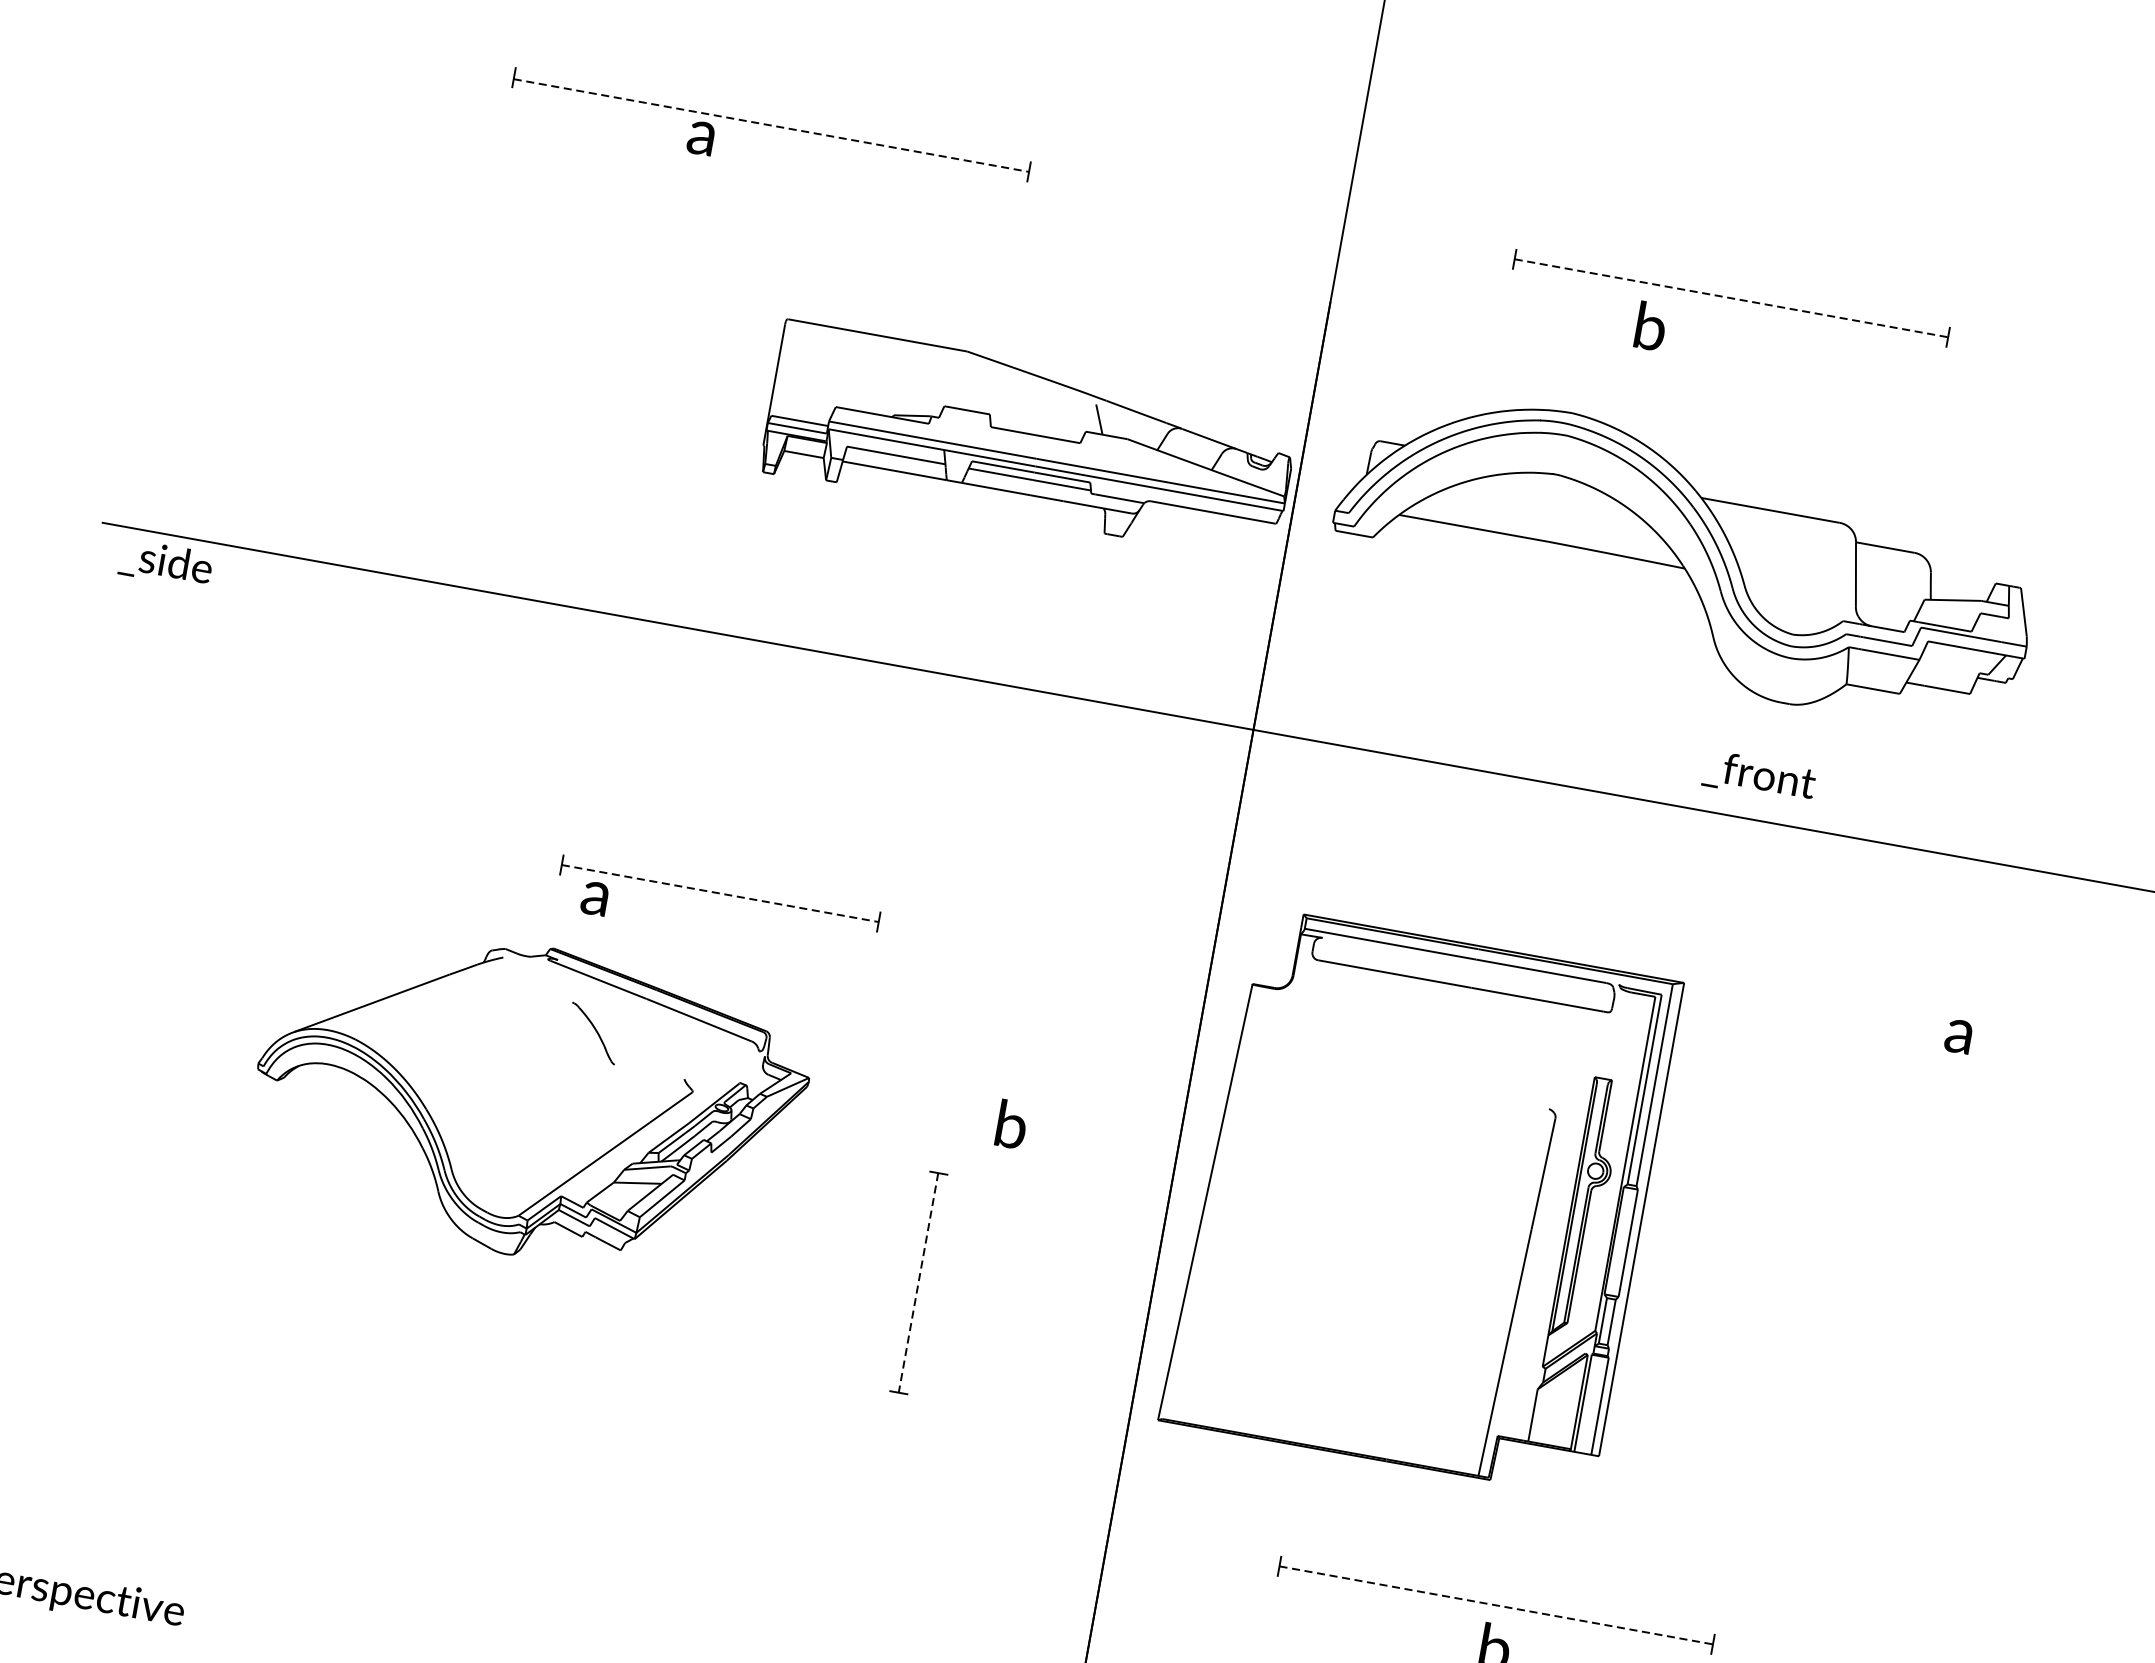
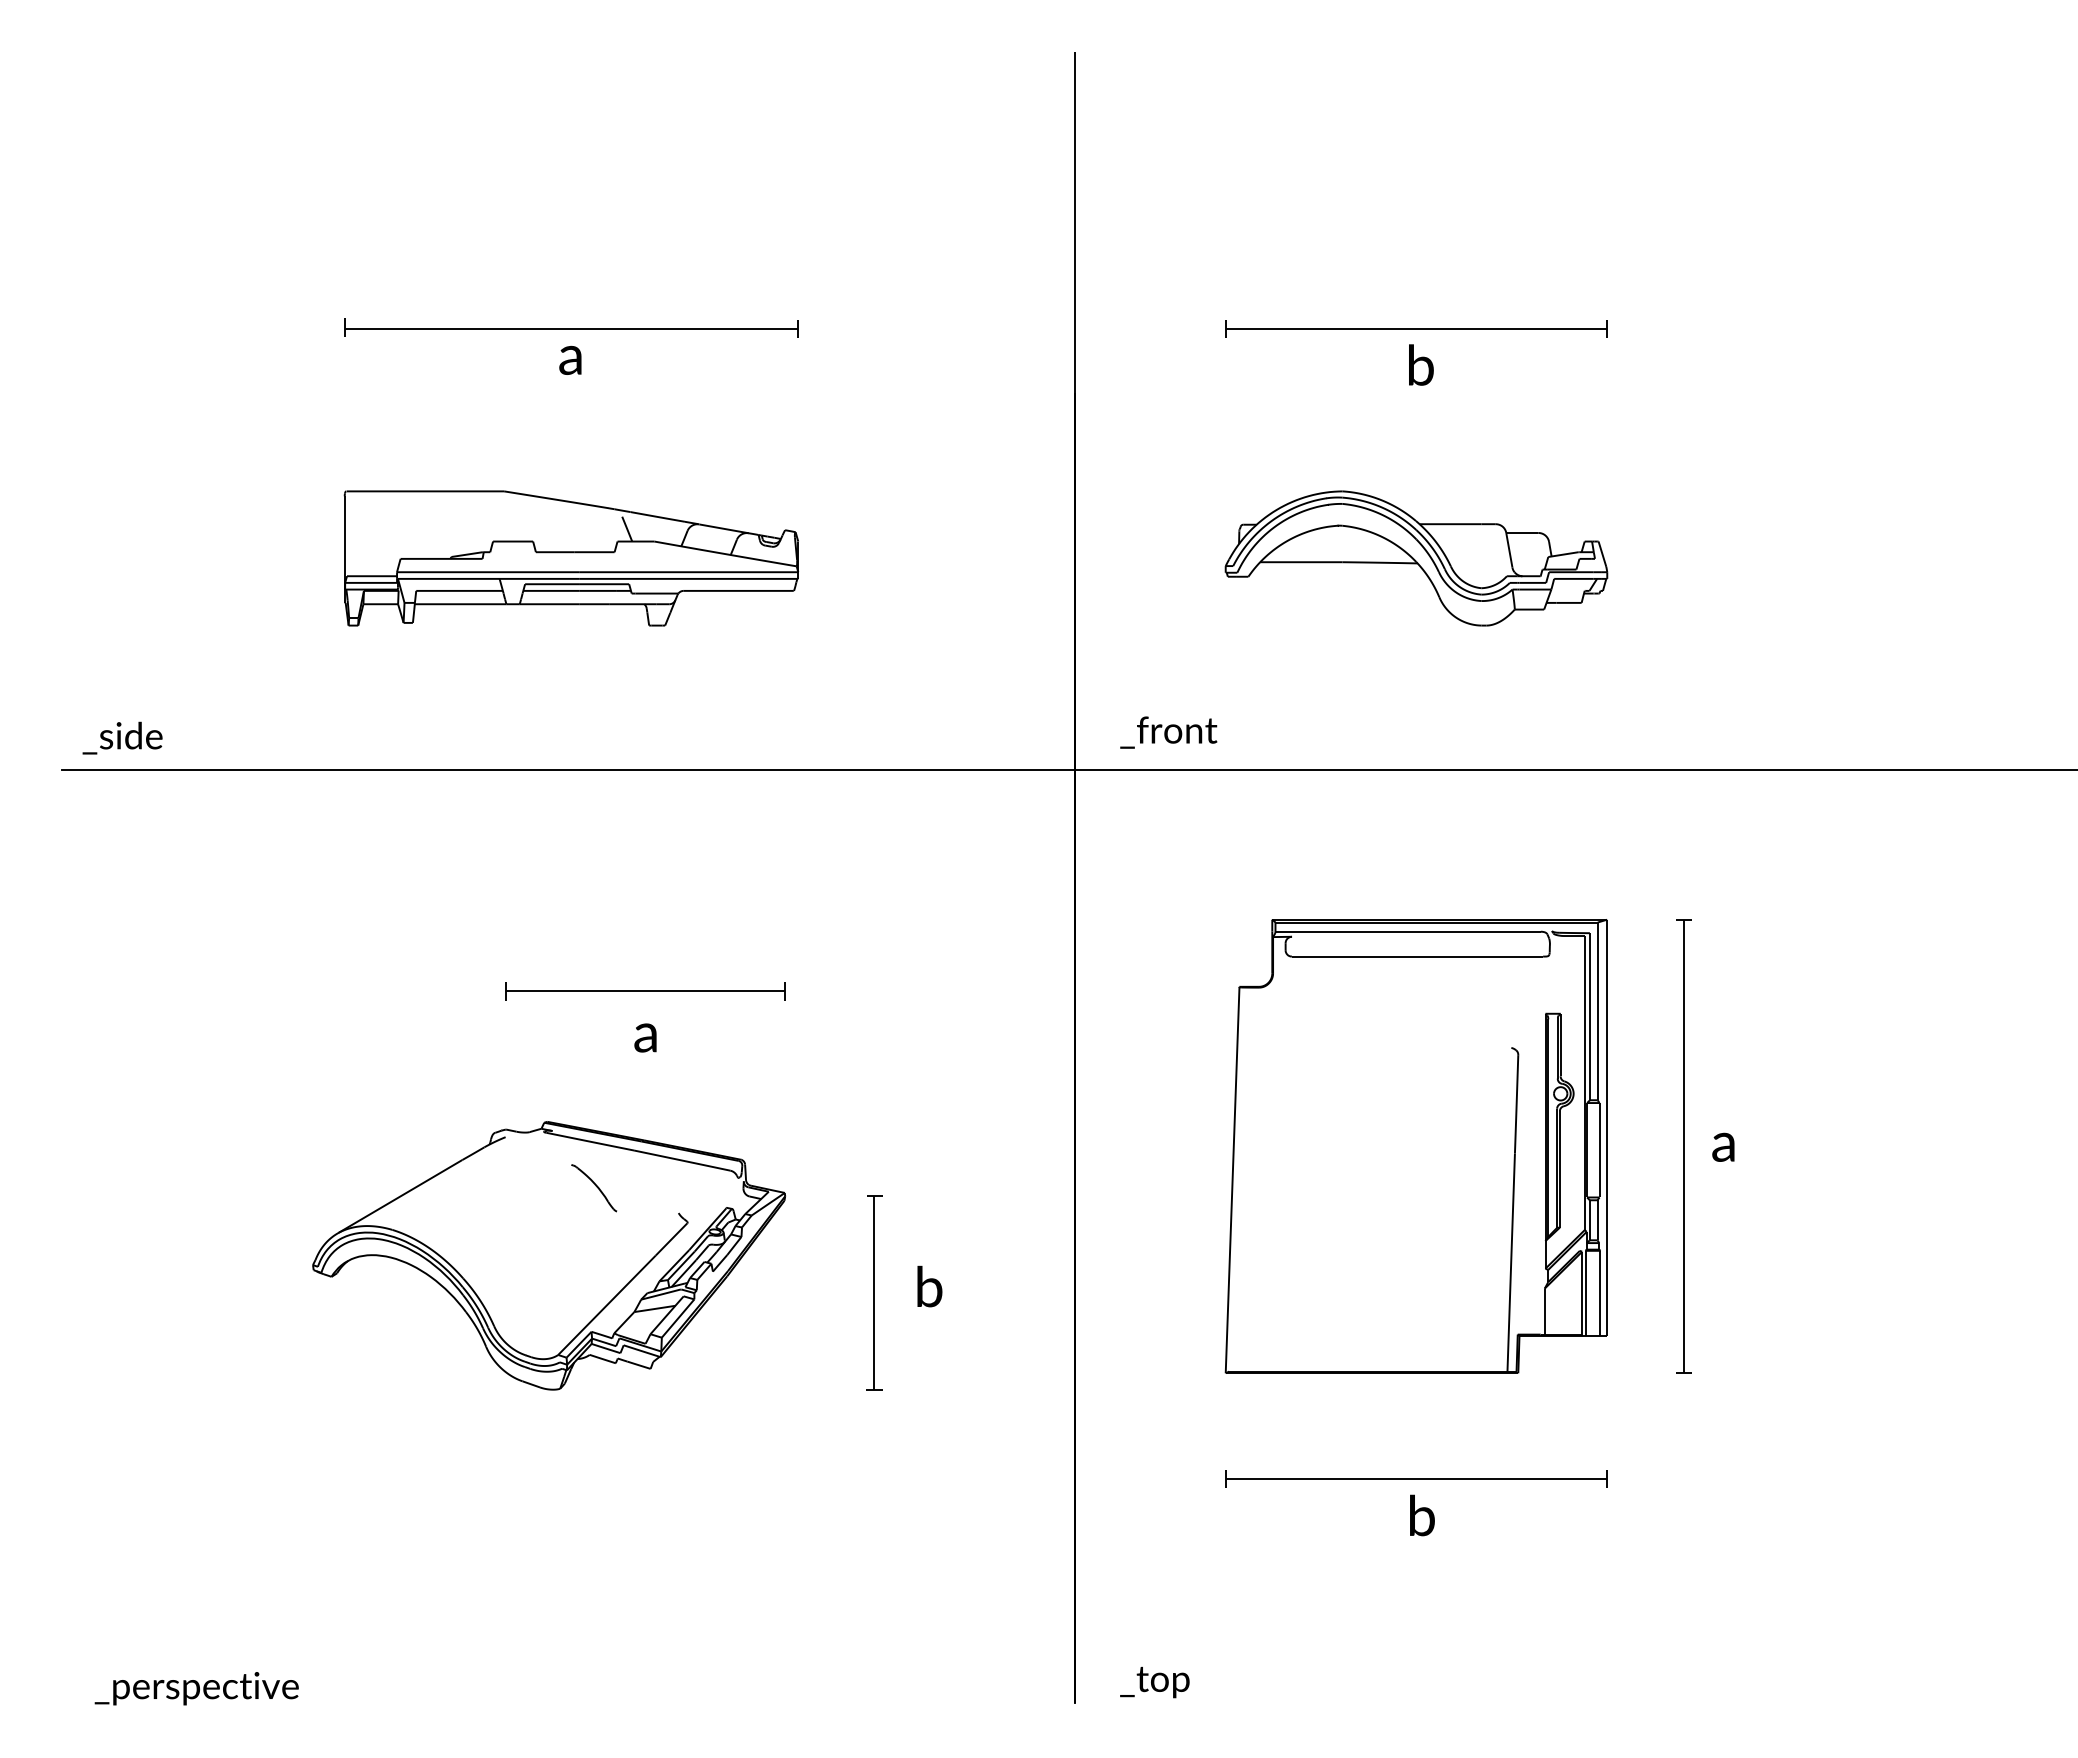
line: (771, 125) -> (571, 328), dashed -> solid
text: (701, 137) -> (570, 359), moved
line: (1731, 297) -> (1416, 328), dashed -> solid
text: (1651, 325) -> (1421, 364), moved
part: (1028, 441) -> (570, 558), moved
part: (1684, 559) -> (1416, 558), size x0.62
text: (166, 562) -> (122, 737), moved
text: (1759, 776) -> (1168, 732), moved
line: (721, 893) -> (646, 991), dashed -> solid
text: (594, 898) -> (645, 1037), moved
text: (1958, 1035) -> (1723, 1146), moved
part: (527, 1100) -> (548, 1255), moved
text: (1011, 1124) -> (929, 1286), moved
part: (1419, 1201) -> (1415, 1146), moved
part: (1867, 1281) -> (1683, 1146), added
line: (918, 1282) -> (874, 1292), dashed -> solid
line: (1496, 1605) -> (1416, 1479), dashed -> solid

